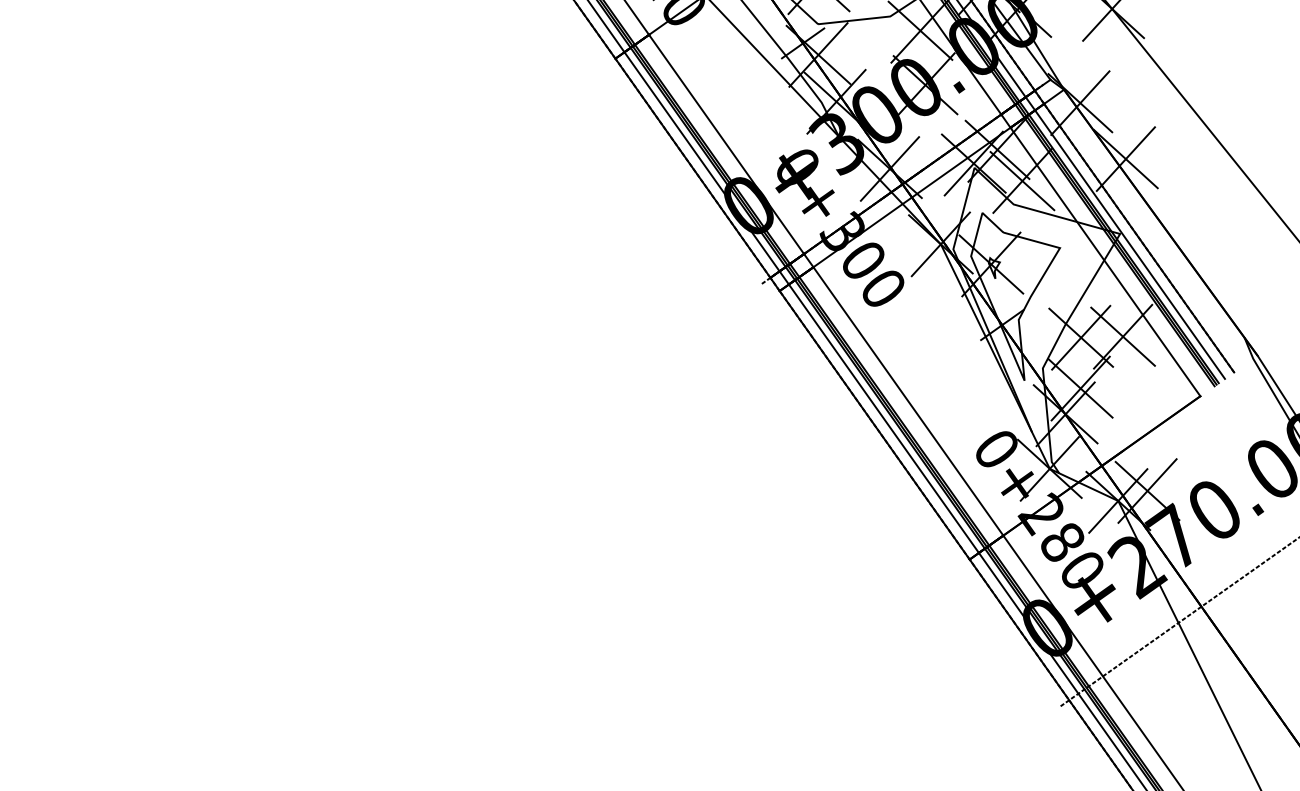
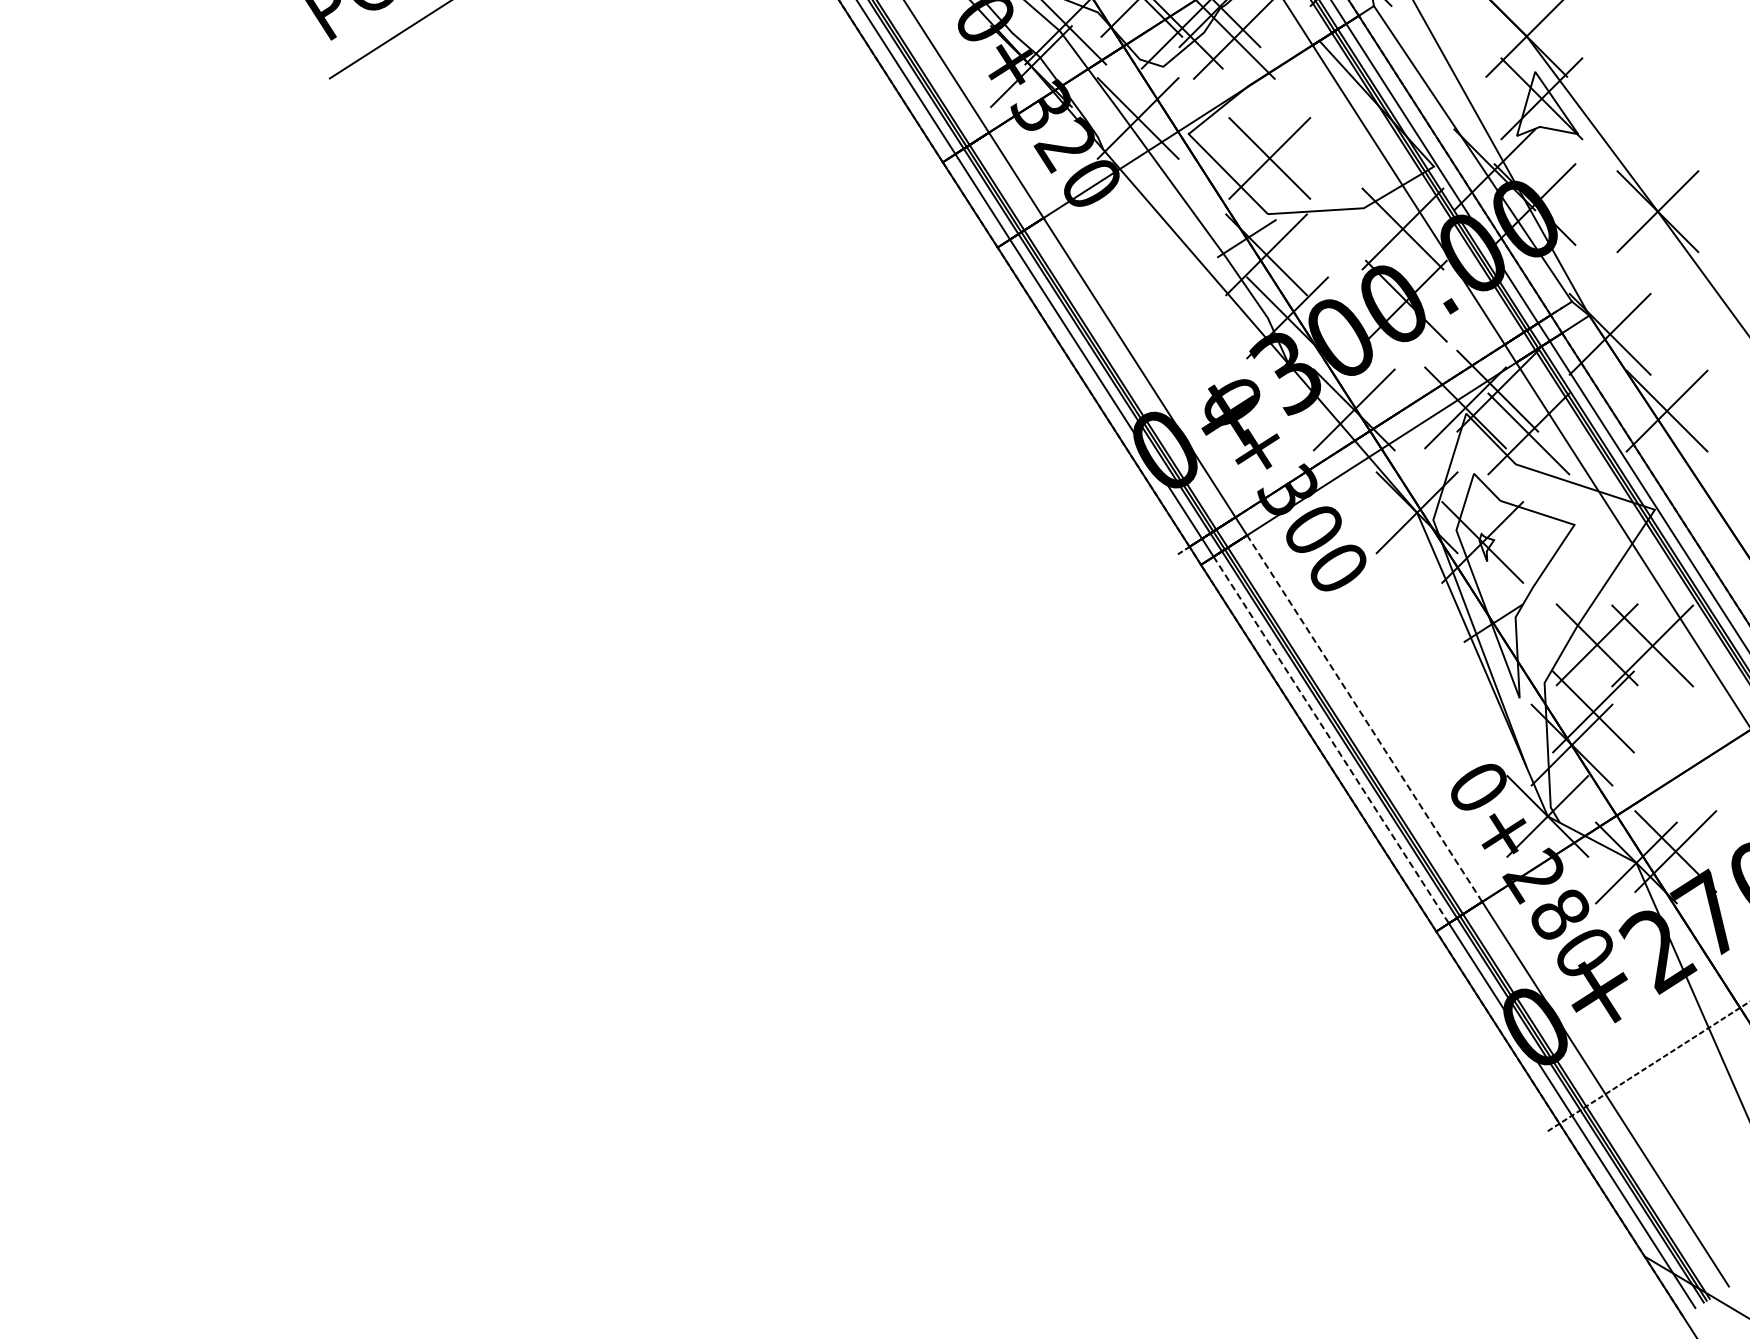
line: (908, 401) -> (1364, 718), solid -> dashed
line: (884, 418) -> (1331, 739), solid -> dashed

